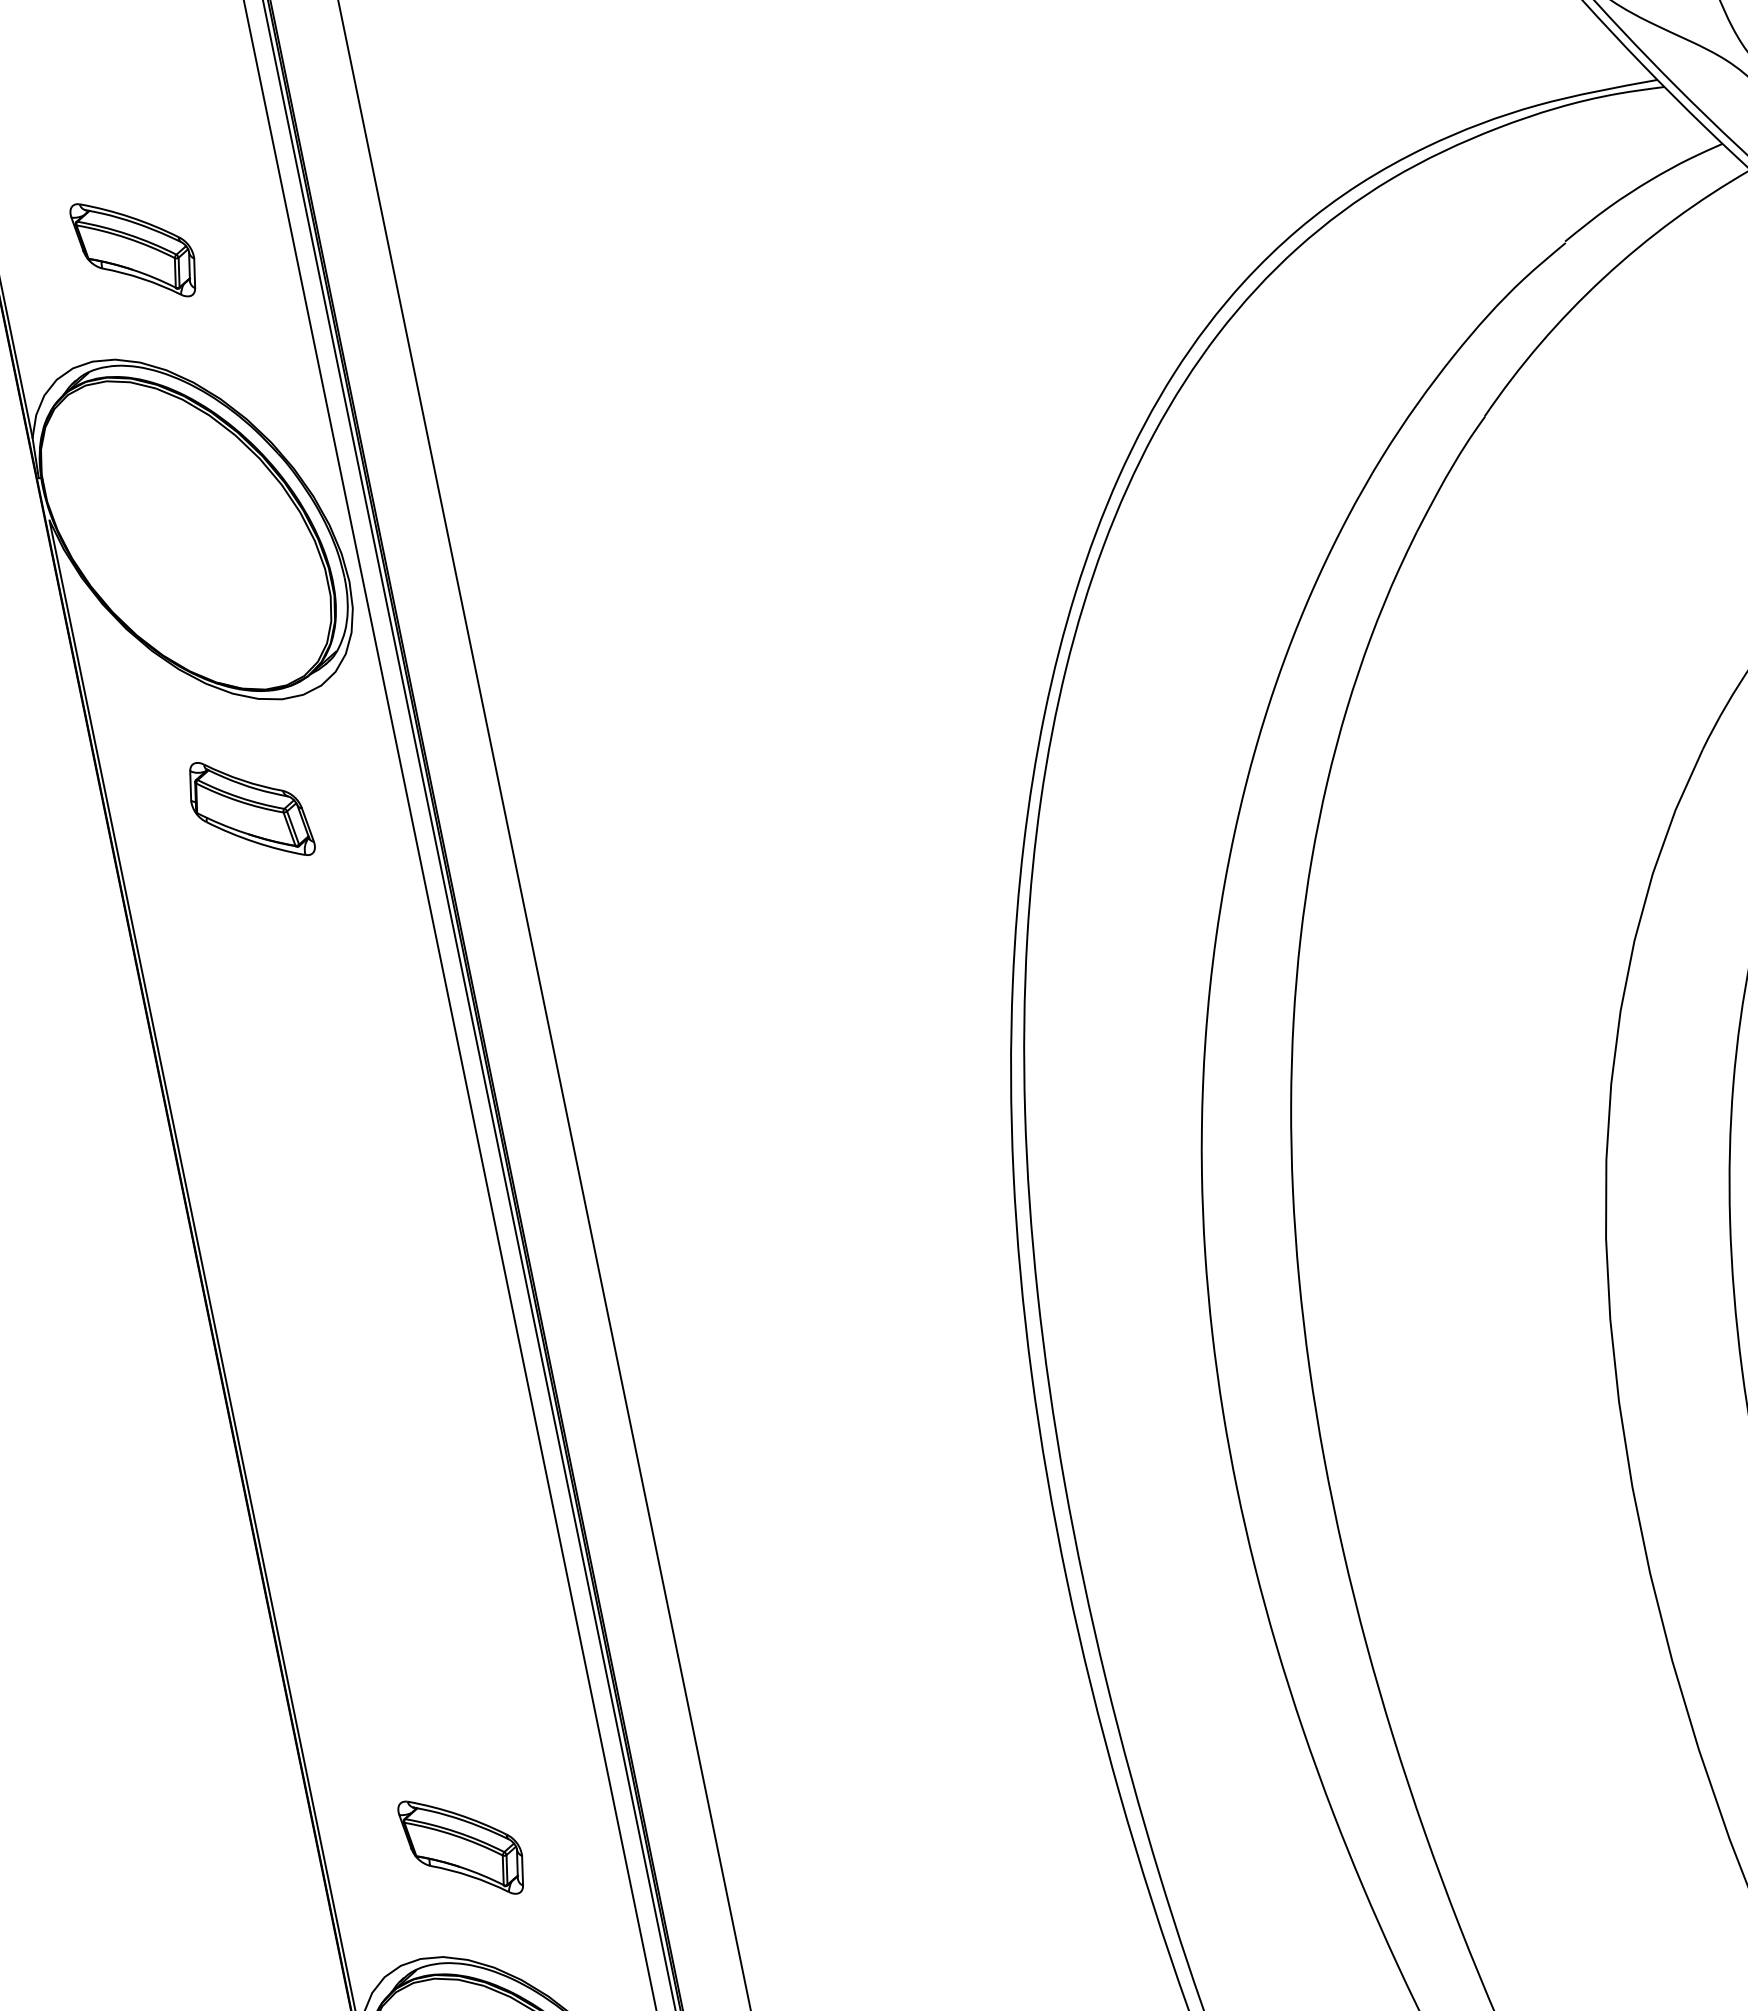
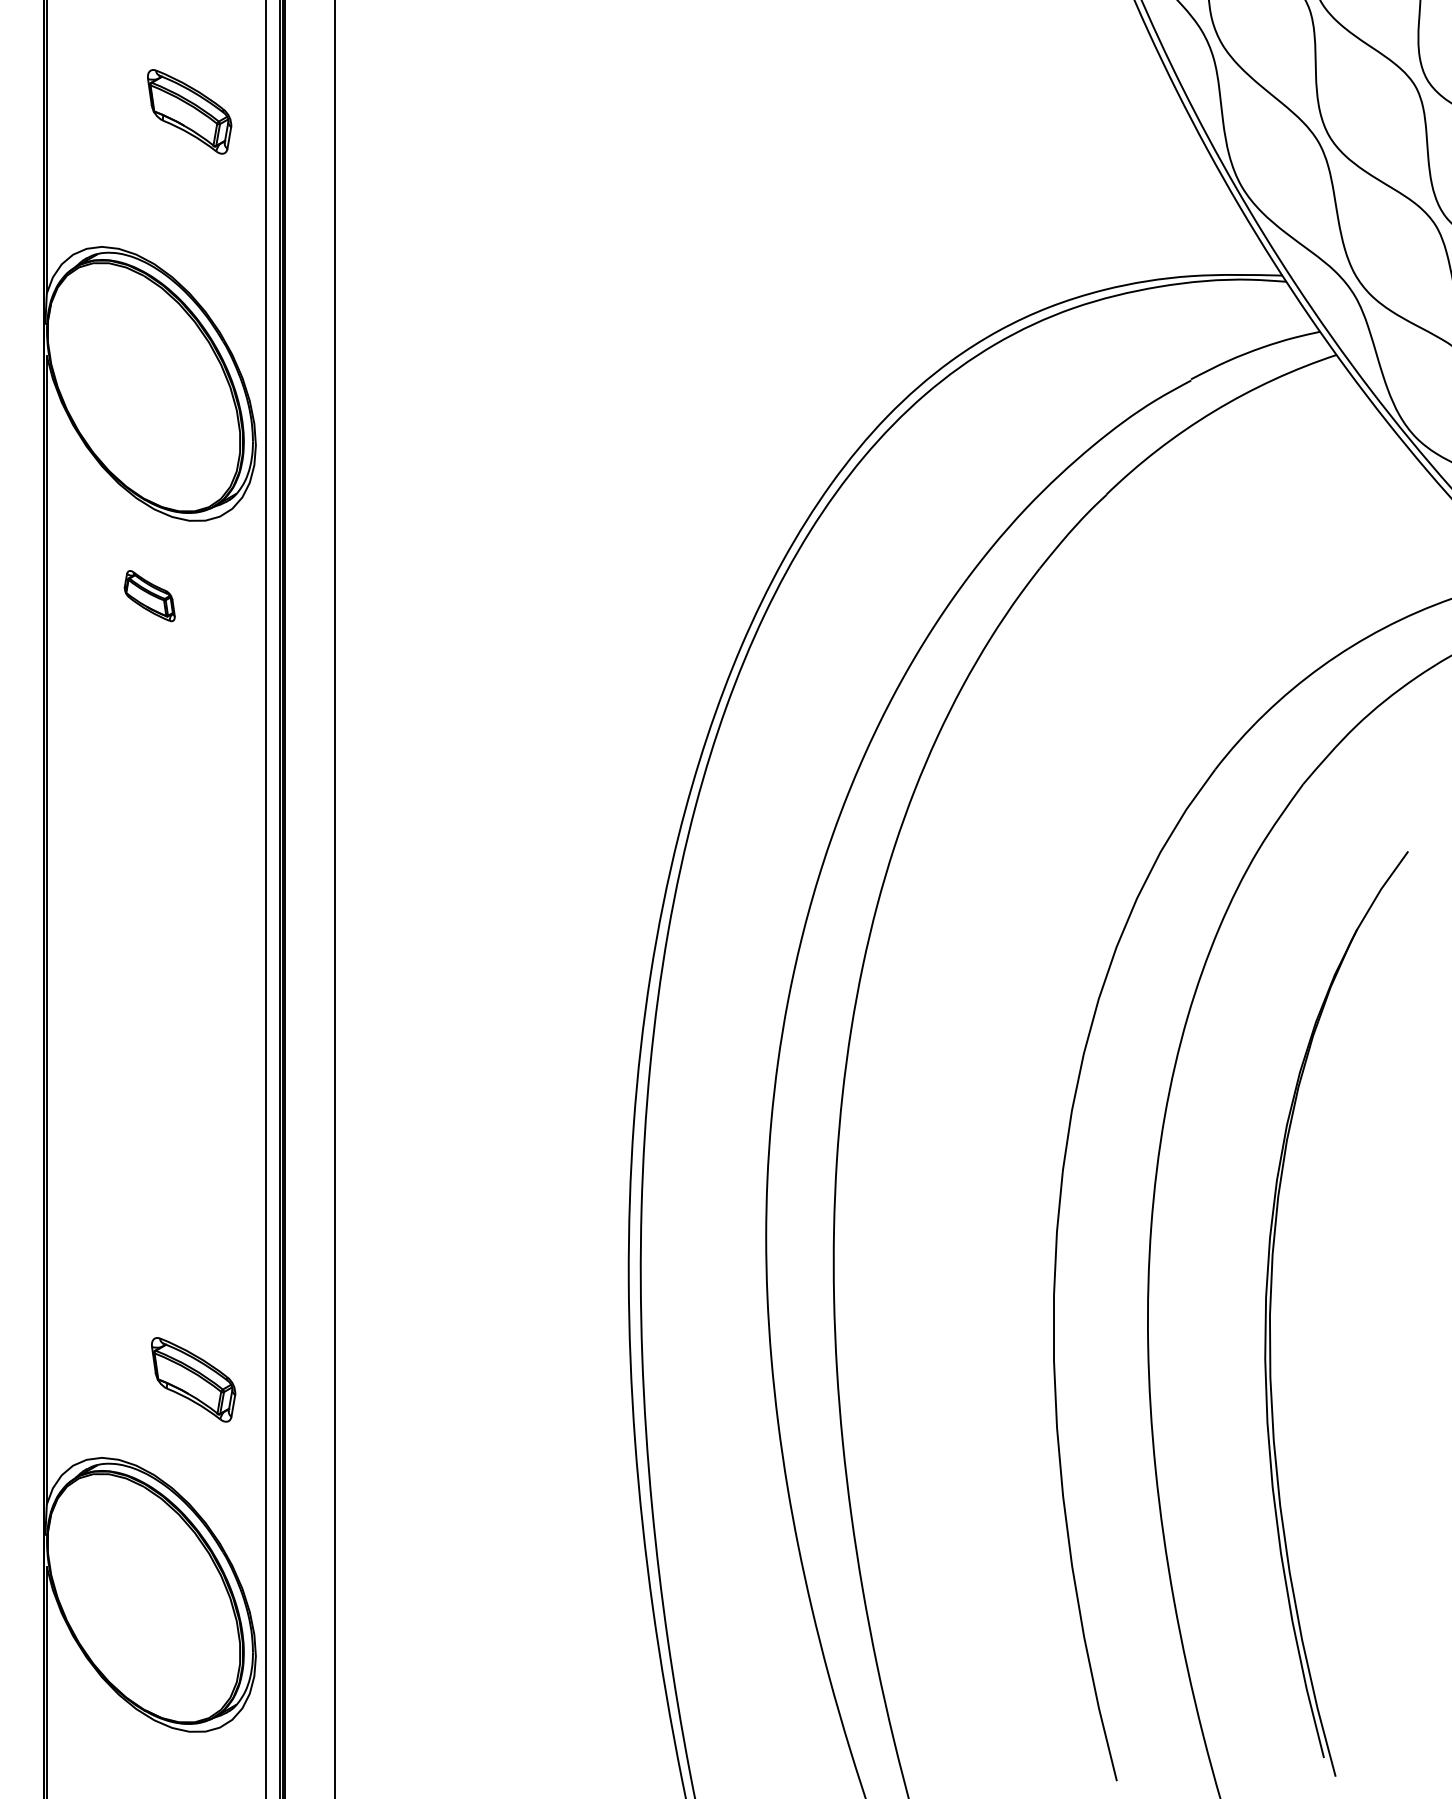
part: (134, 249) -> (189, 111), moved
part: (249, 808) -> (149, 595), size x0.6
part: (462, 1846) -> (193, 1379), moved

